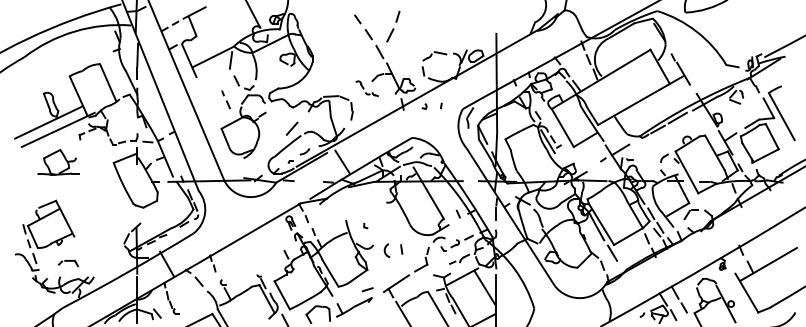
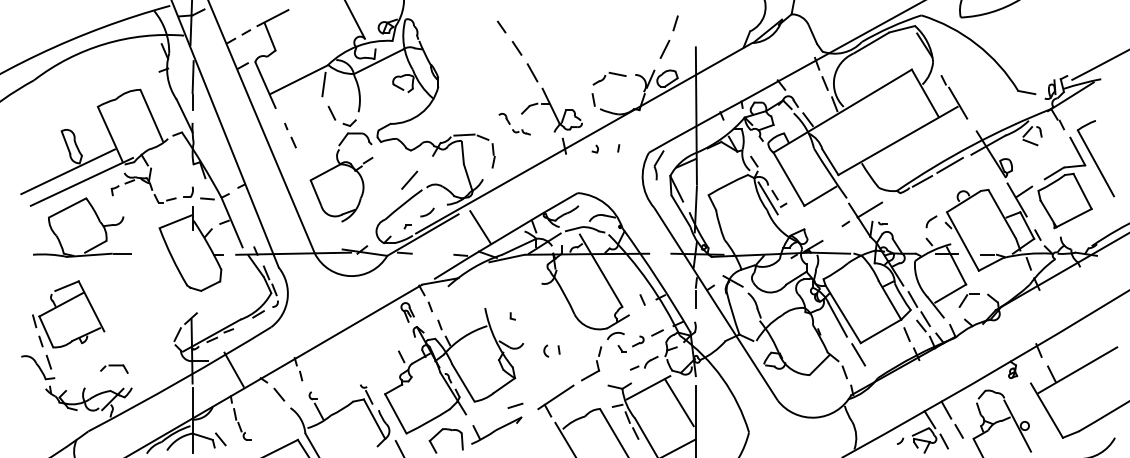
part: (393, 26) -> (669, 36), moved
part: (225, 99) -> (289, 135), moved
part: (58, 162) -> (82, 227), size x1.67
part: (393, 250) -> (551, 350), size x0.62
part: (67, 263) -> (113, 369), moved

